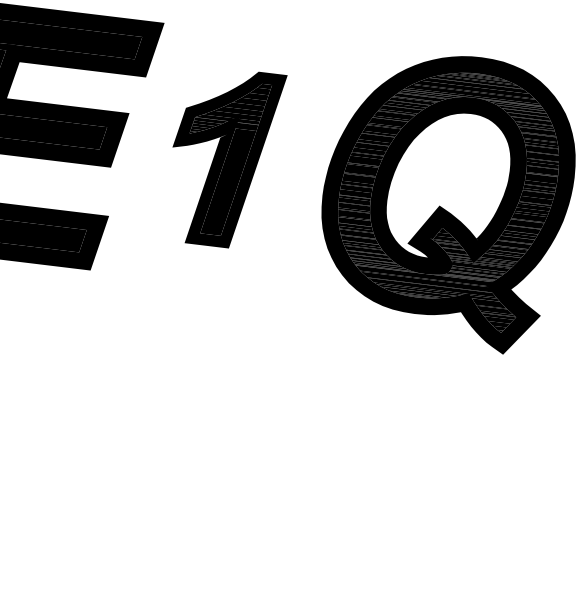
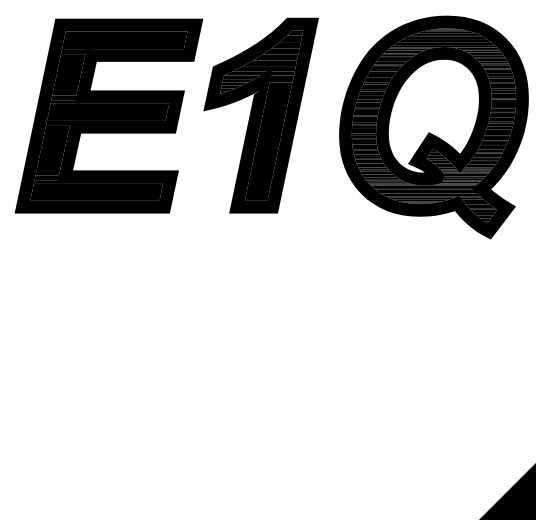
part: (223, 157) -> (260, 115), size x1.43

